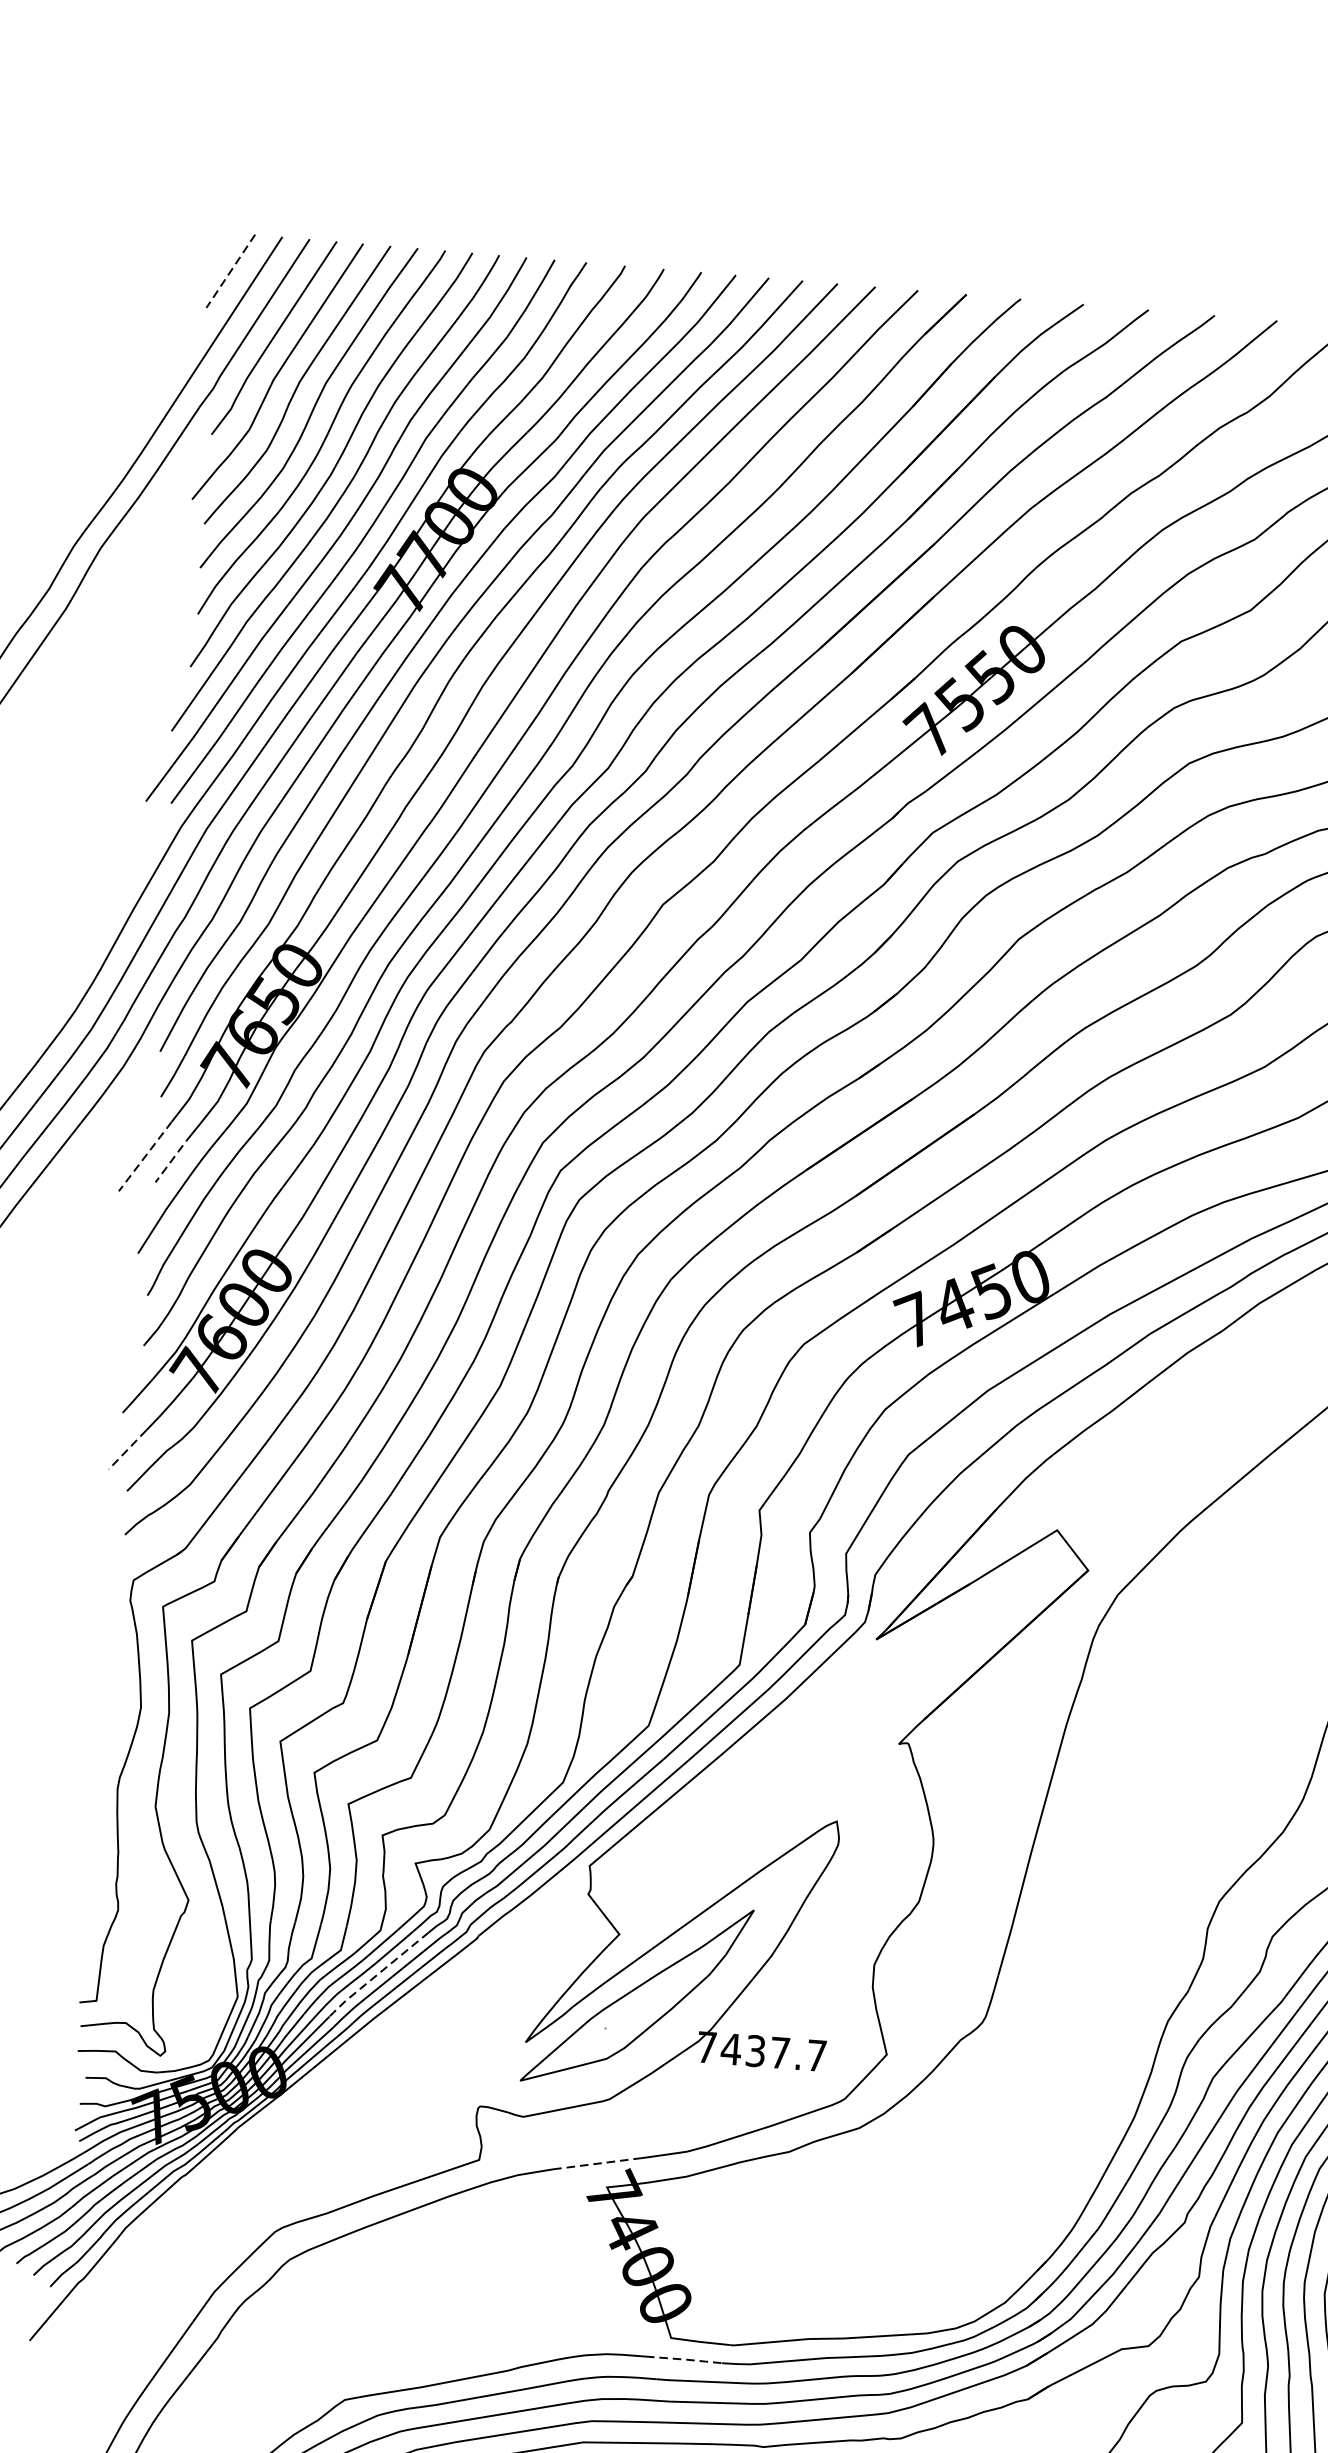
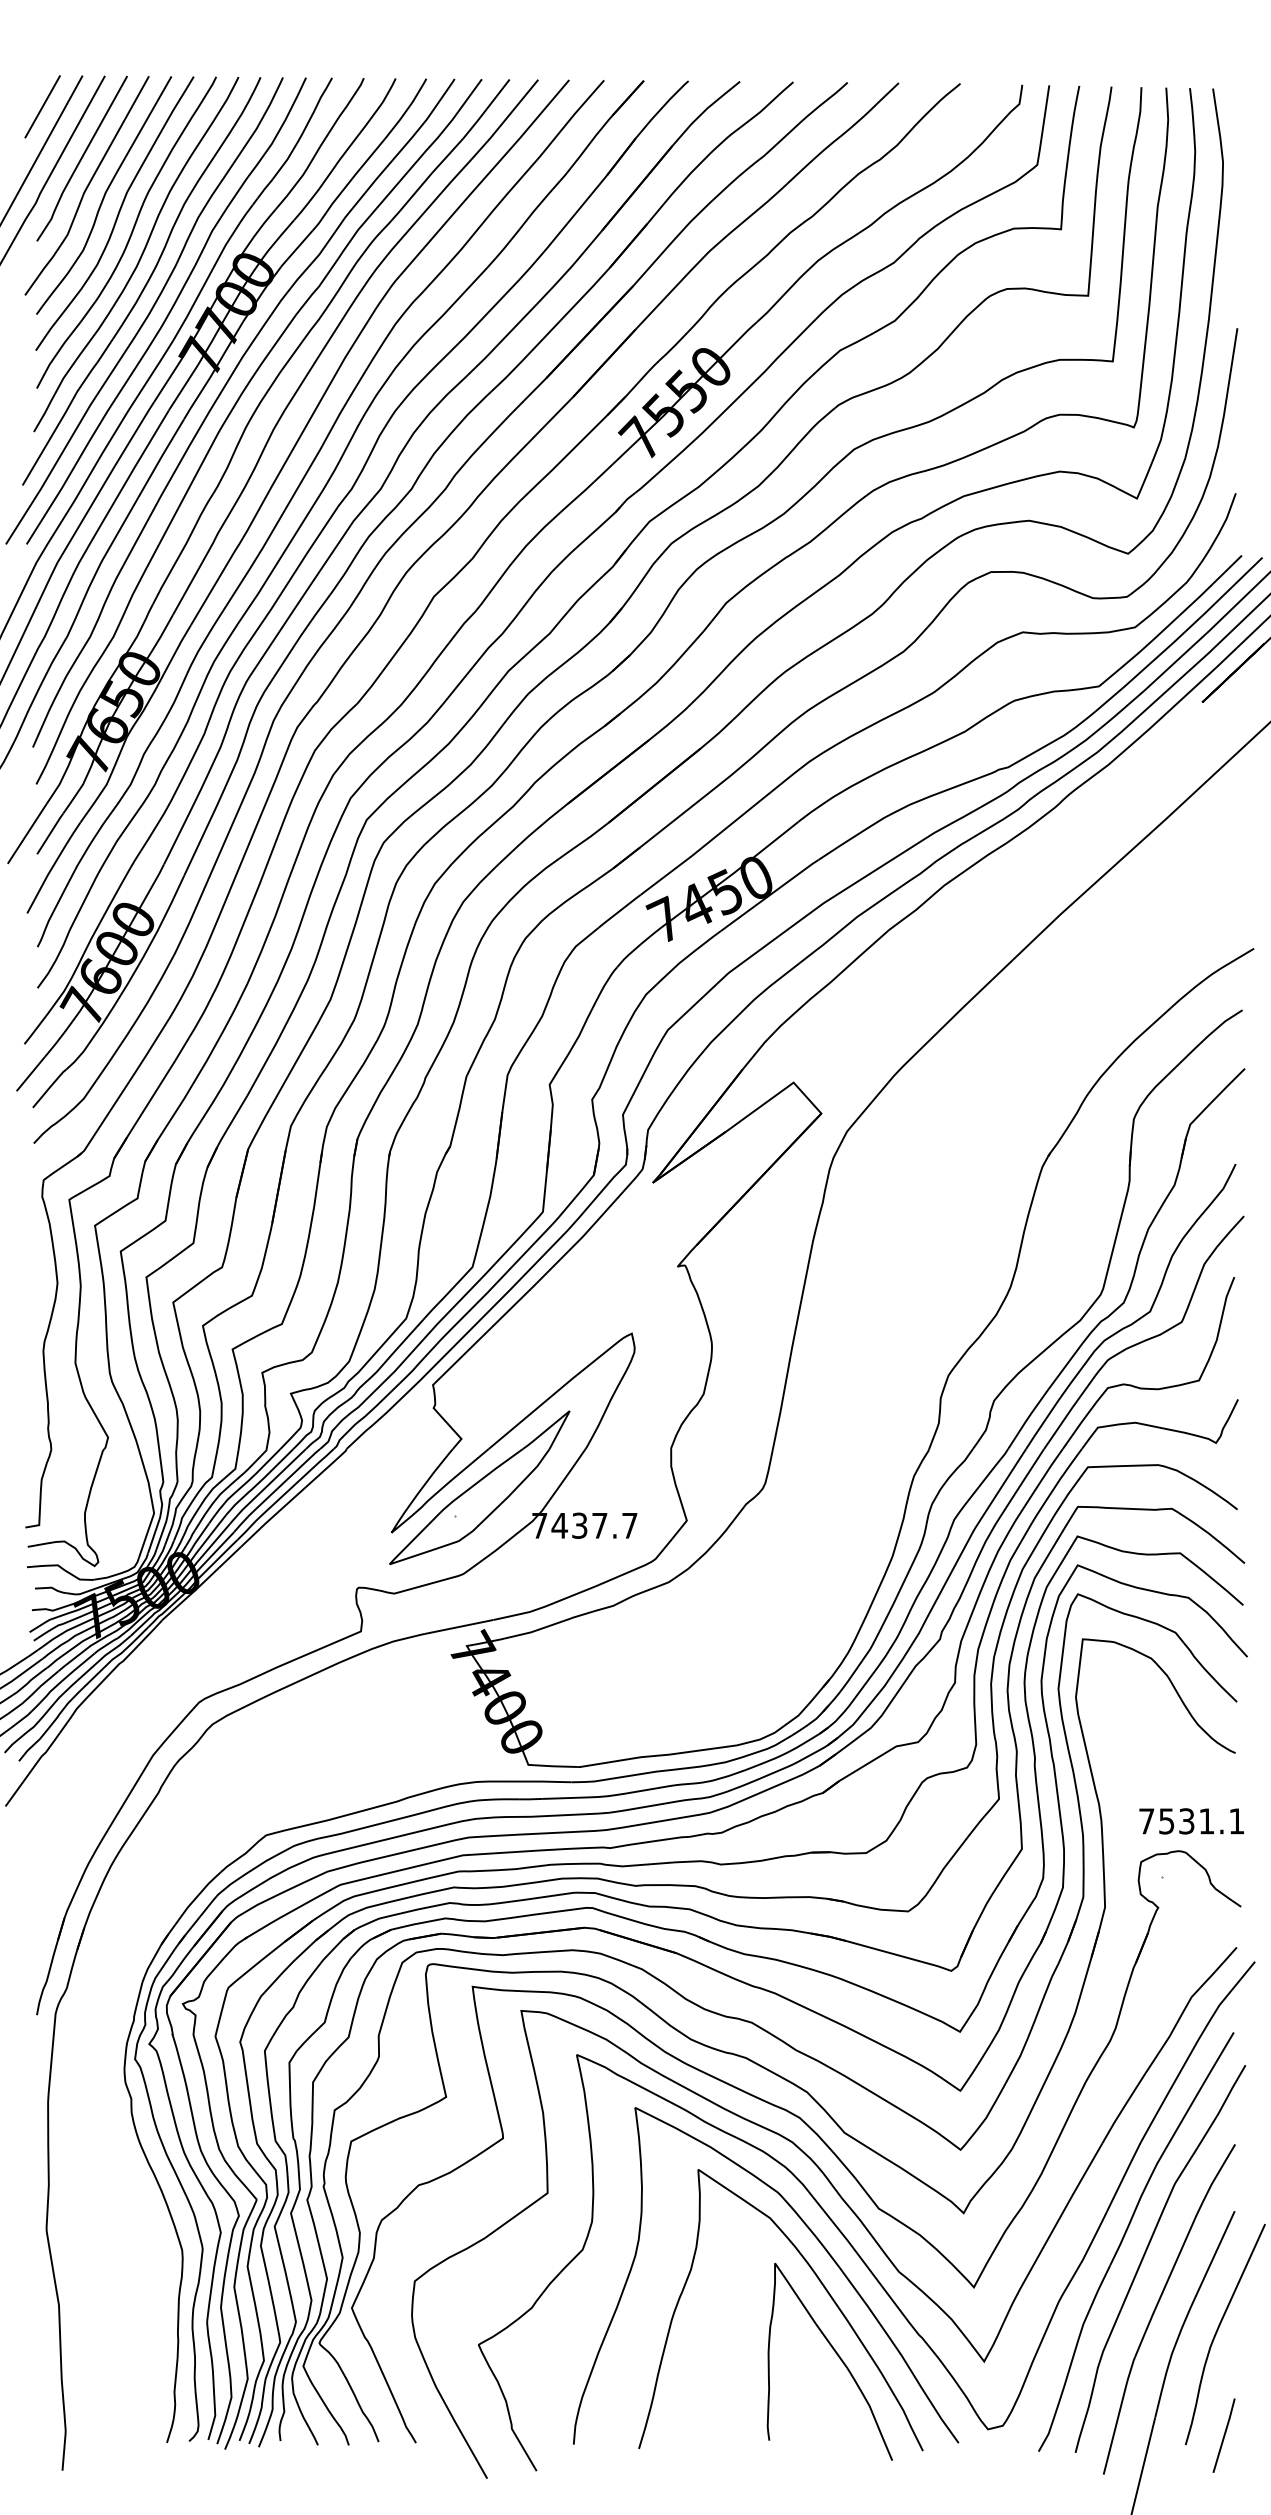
line: (230, 272) -> (42, 107), dashed -> solid
line: (145, 1156) -> (27, 833), dashed -> solid
line: (173, 1158) -> (50, 833), dashed -> solid
line: (127, 1450) -> (30, 1074), dashed -> solid
line: (377, 1974) -> (266, 1486), dashed -> solid
line: (598, 2164) -> (458, 1627), dashed -> solid
line: (685, 2359) -> (541, 1781), dashed -> solid

